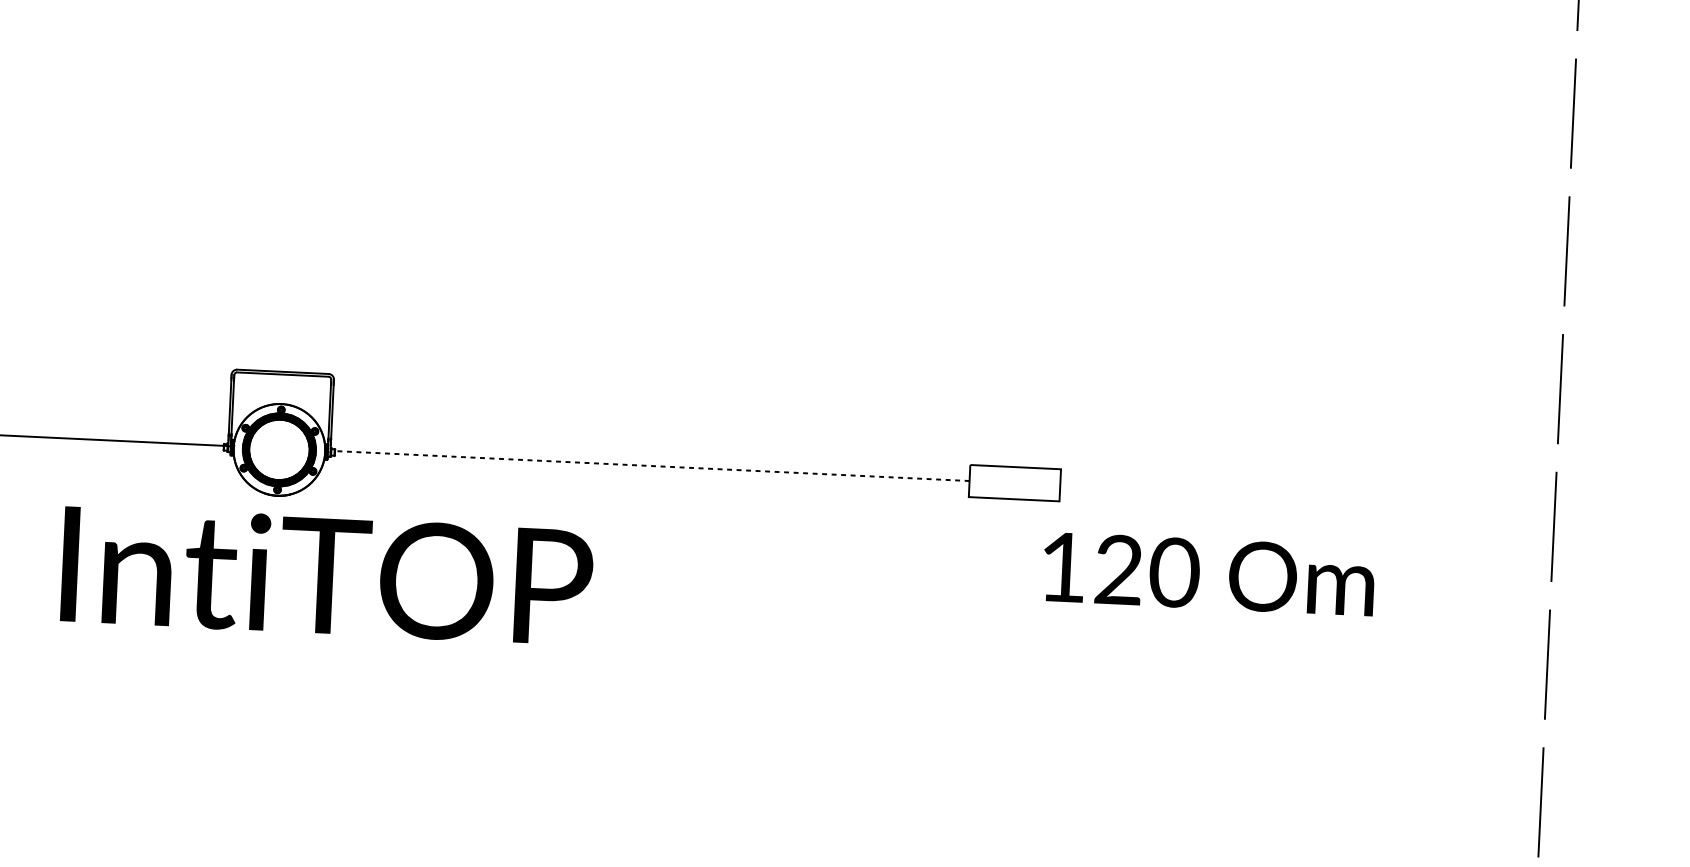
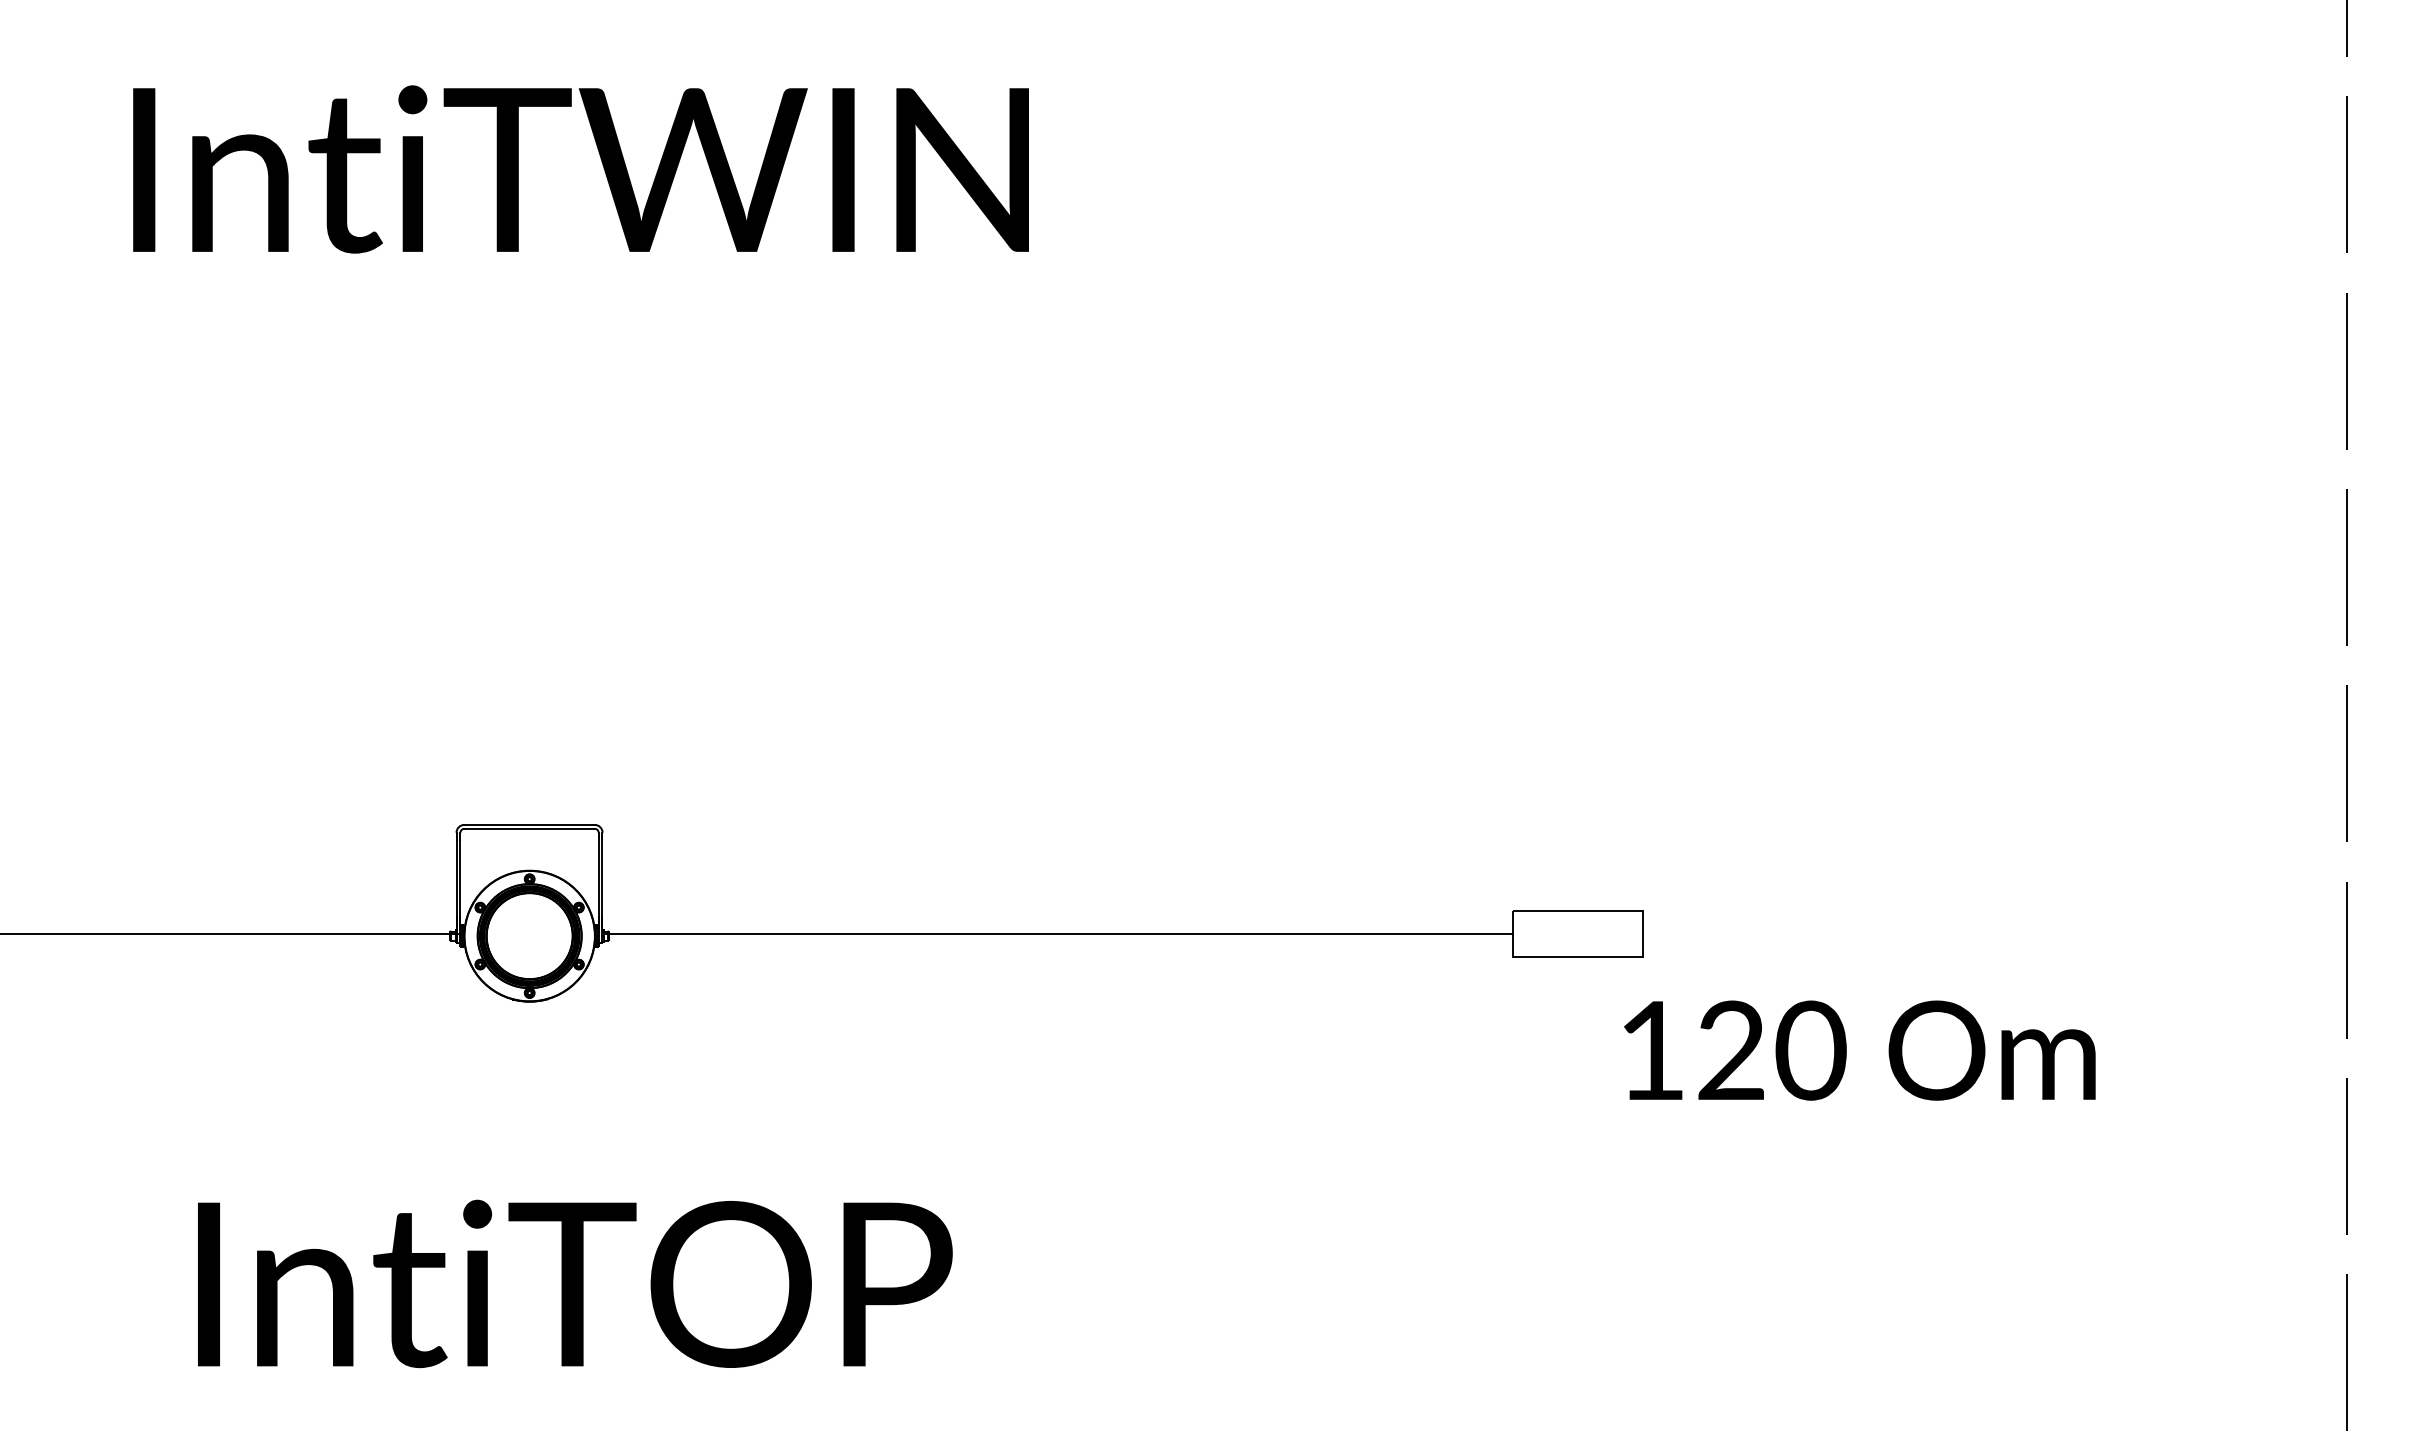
line: (651, 466) -> (1059, 934), dashed -> solid
text: (327, 575) -> (575, 1283), moved

